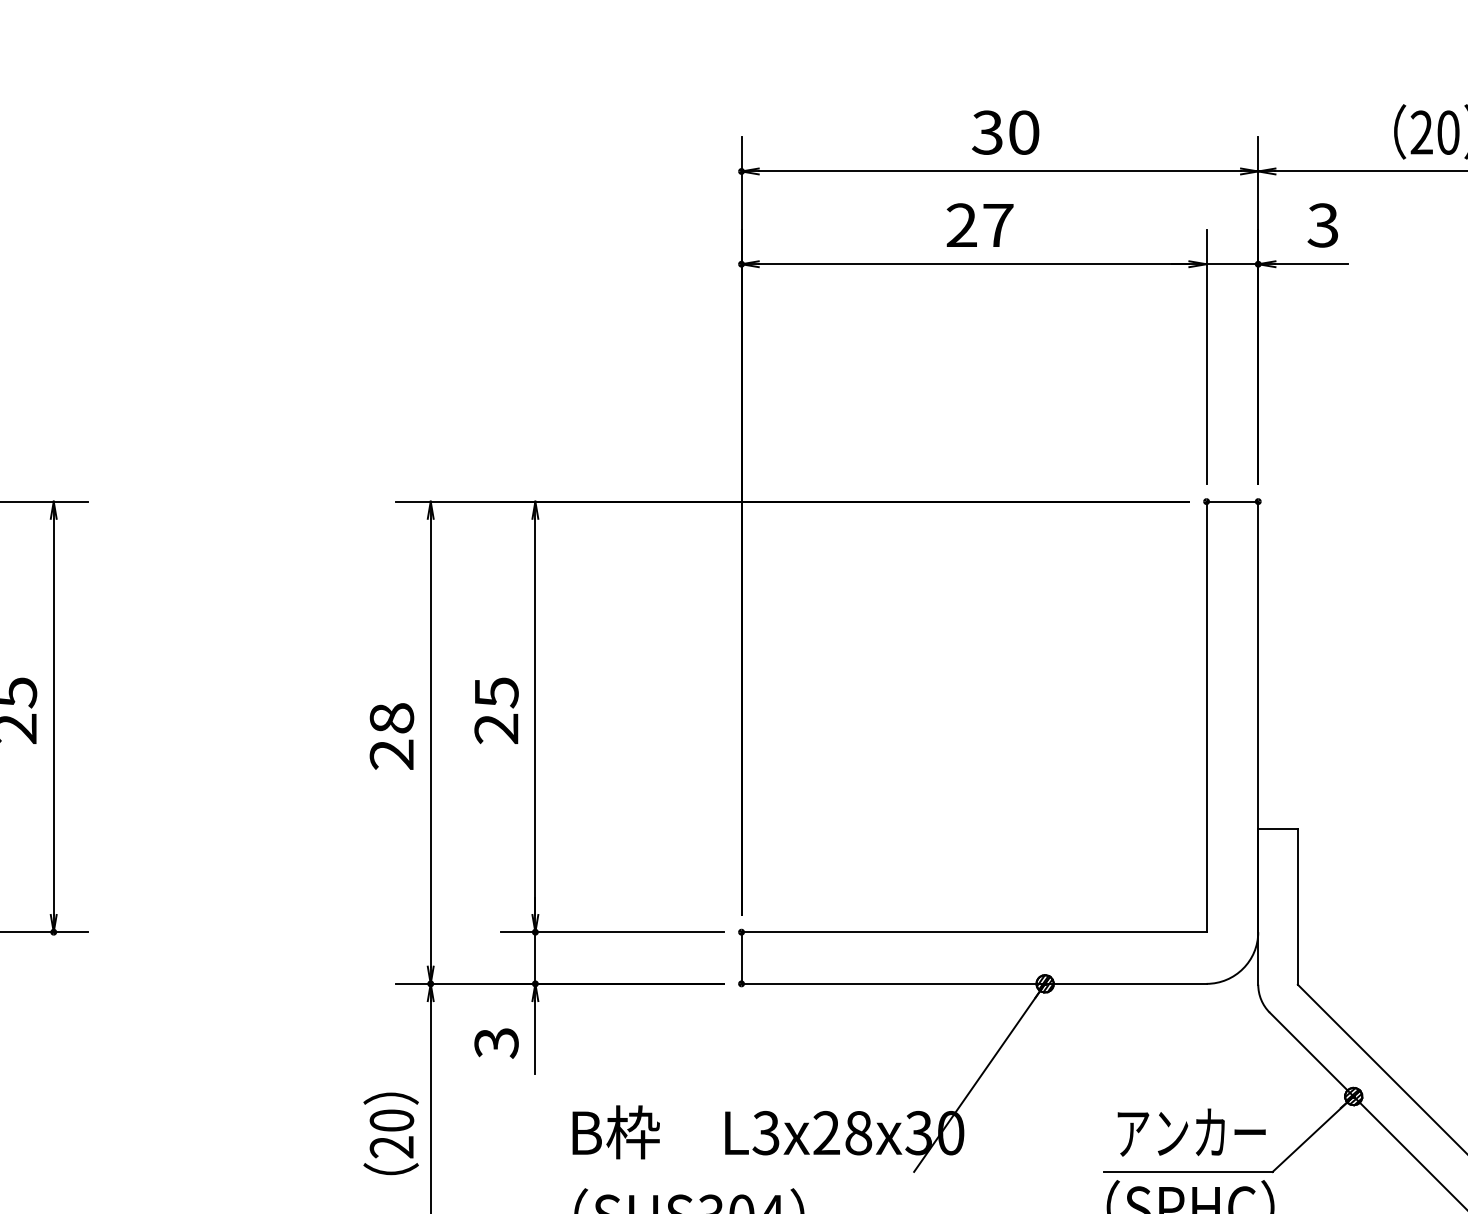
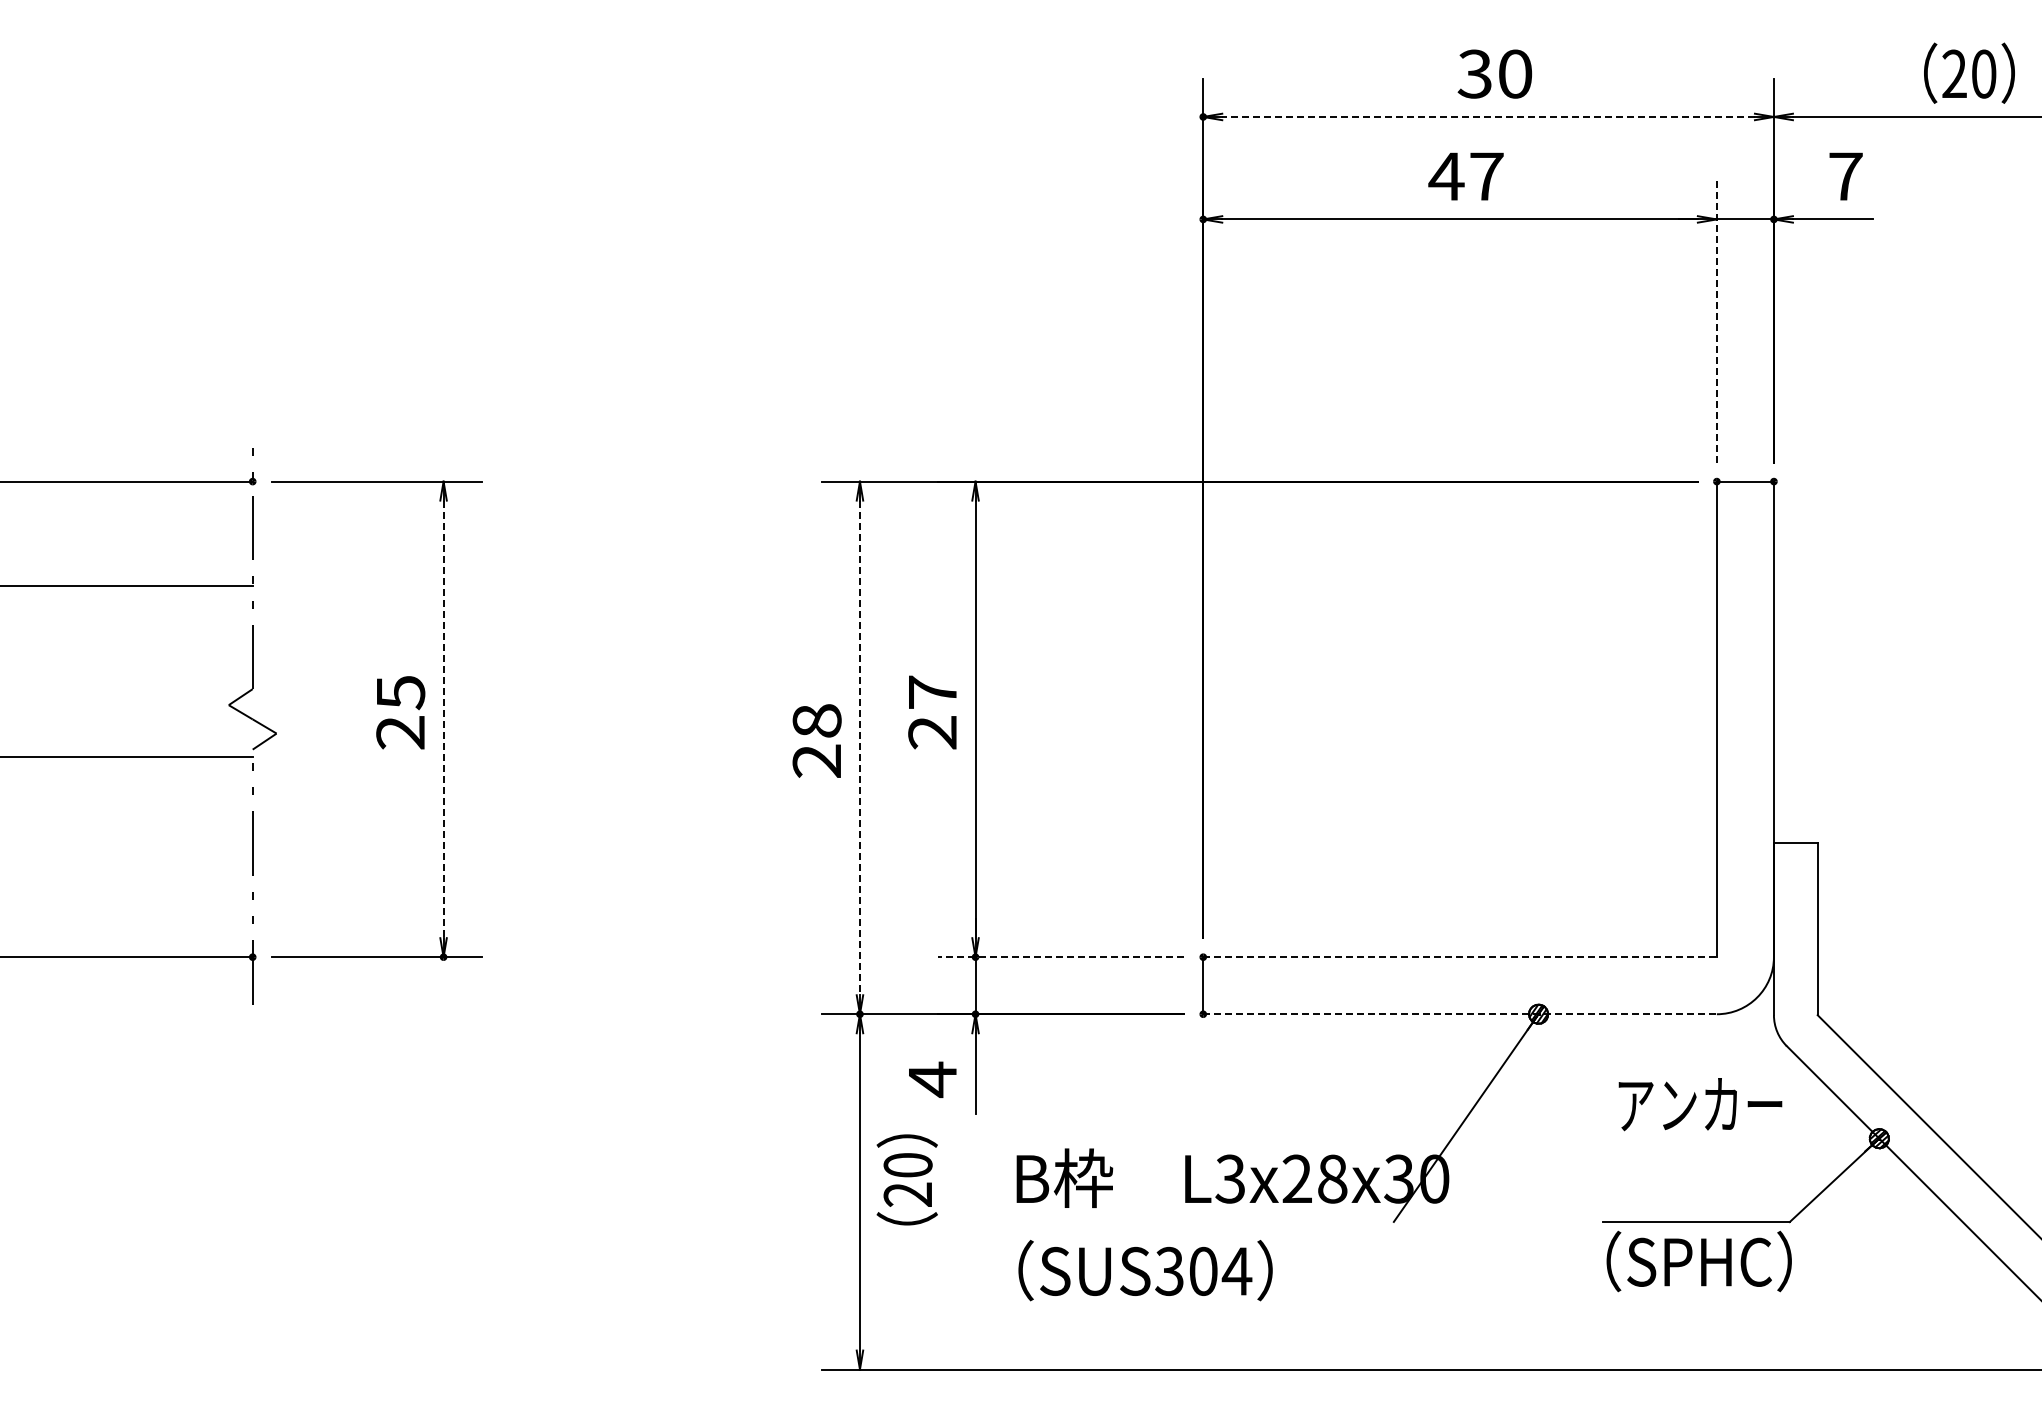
line: (999, 171) -> (1488, 116), solid -> dashed
text: (961, 225) -> (1446, 176), 27 -> 47
text: (1323, 225) -> (1845, 176), 3 -> 7
line: (1206, 356) -> (1716, 321), solid -> dashed
text: (497, 692) -> (933, 692), 25 -> 27
line: (53, 717) -> (443, 719), solid -> dashed
line: (430, 743) -> (859, 748), solid -> dashed
line: (612, 932) -> (1060, 957), solid -> dashed
line: (974, 932) -> (1460, 957), solid -> dashed
line: (974, 984) -> (1460, 1014), solid -> dashed
text: (496, 1042) -> (932, 1079), 3 -> 4
text: (1191, 1132) -> (1700, 1104), moved
text: (390, 1133) -> (906, 1179), moved

